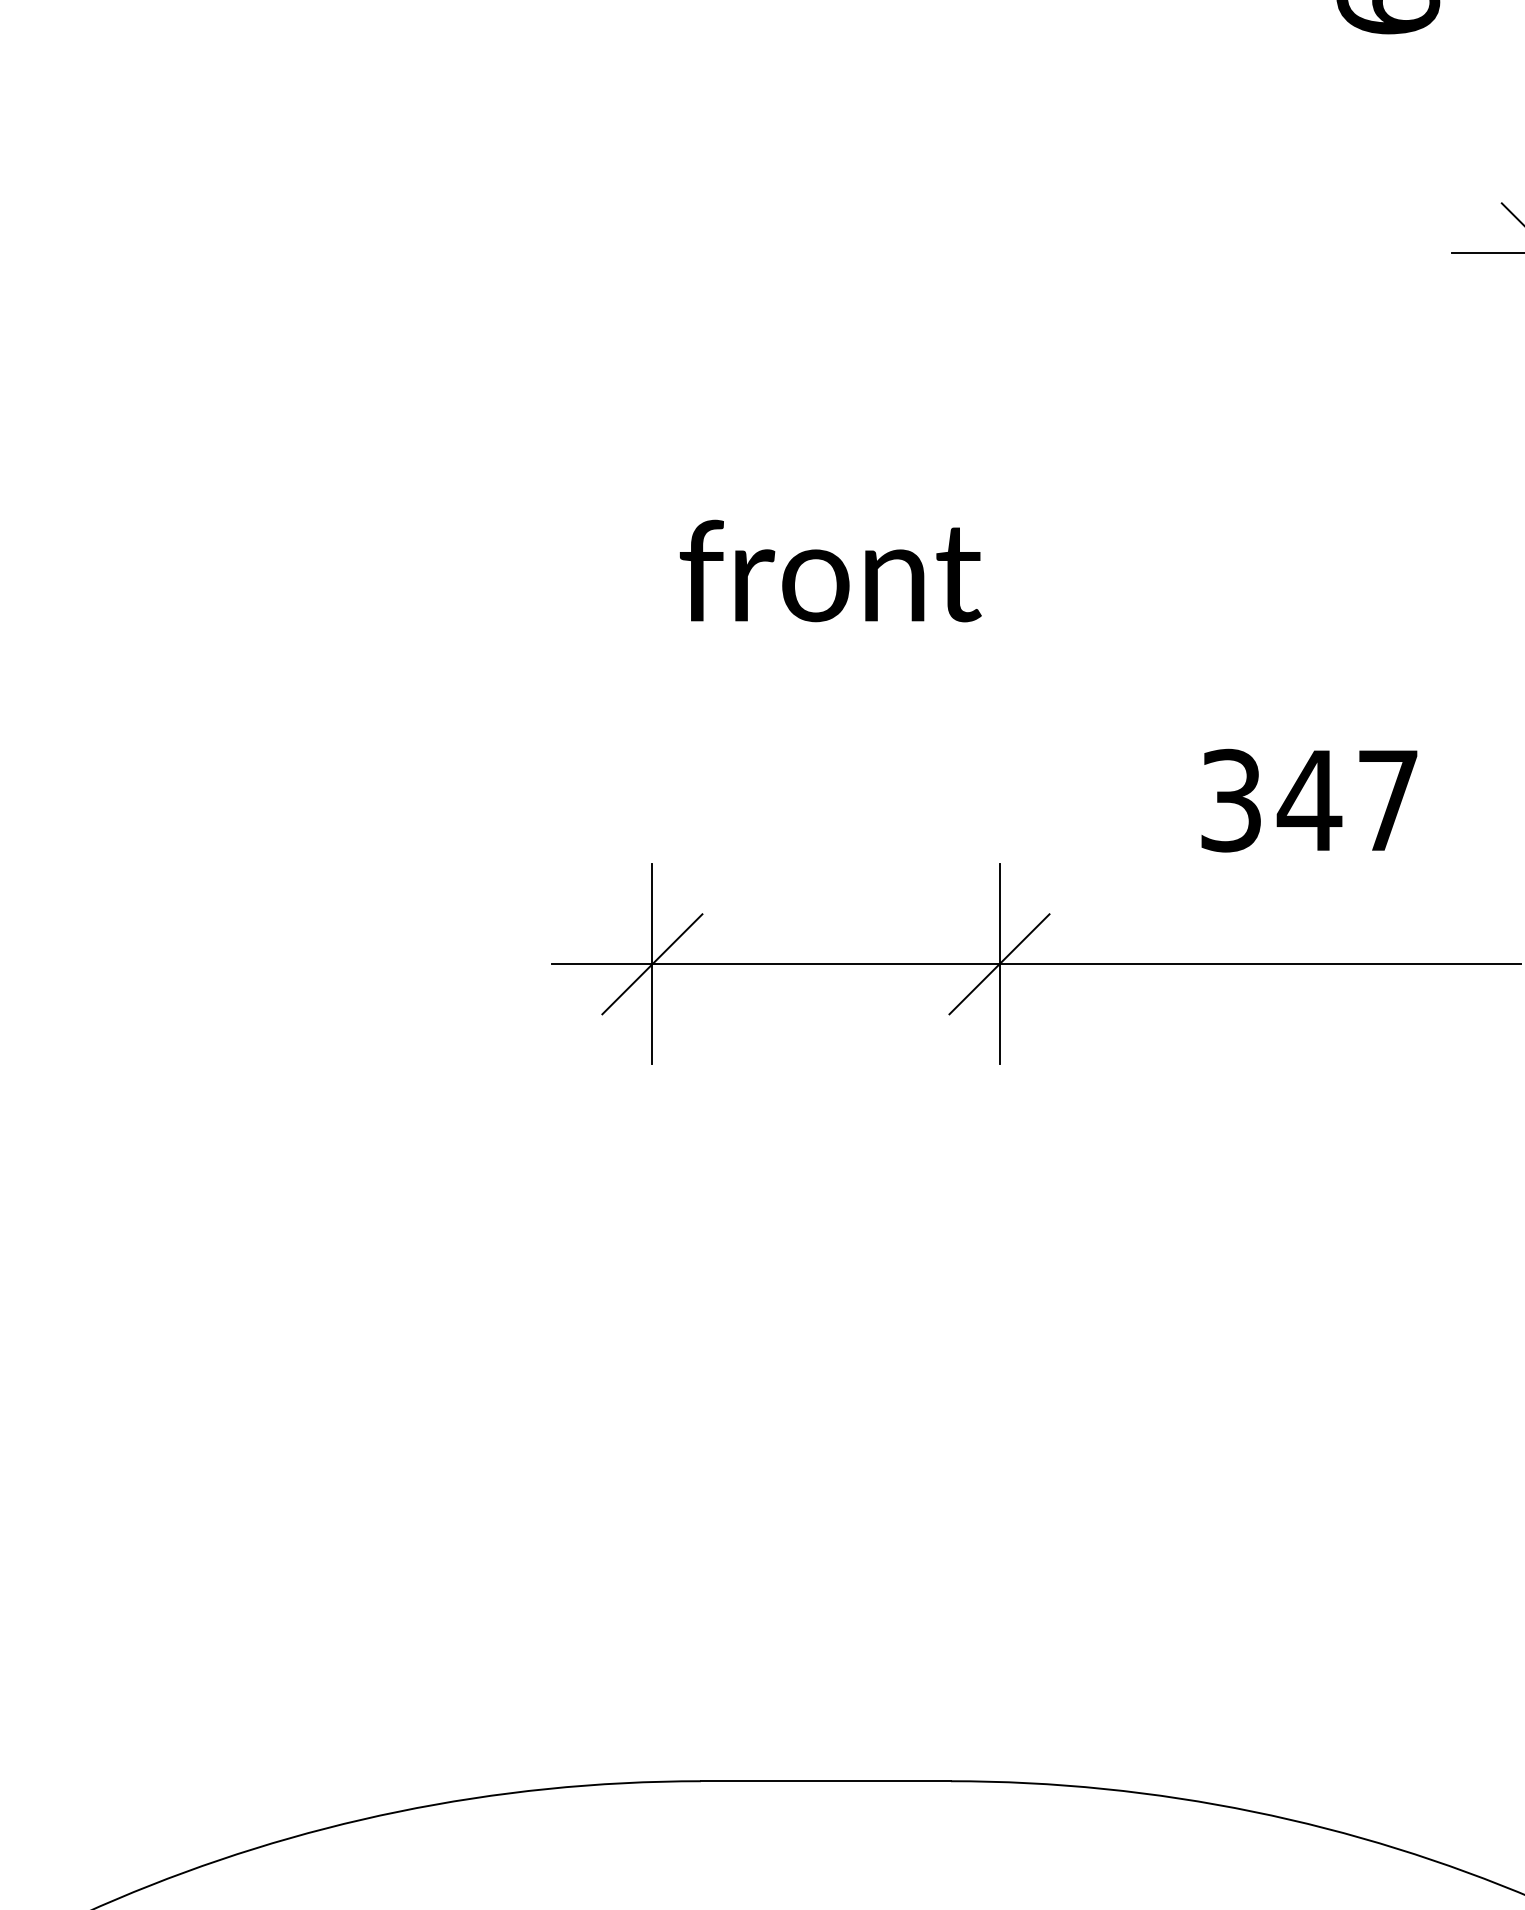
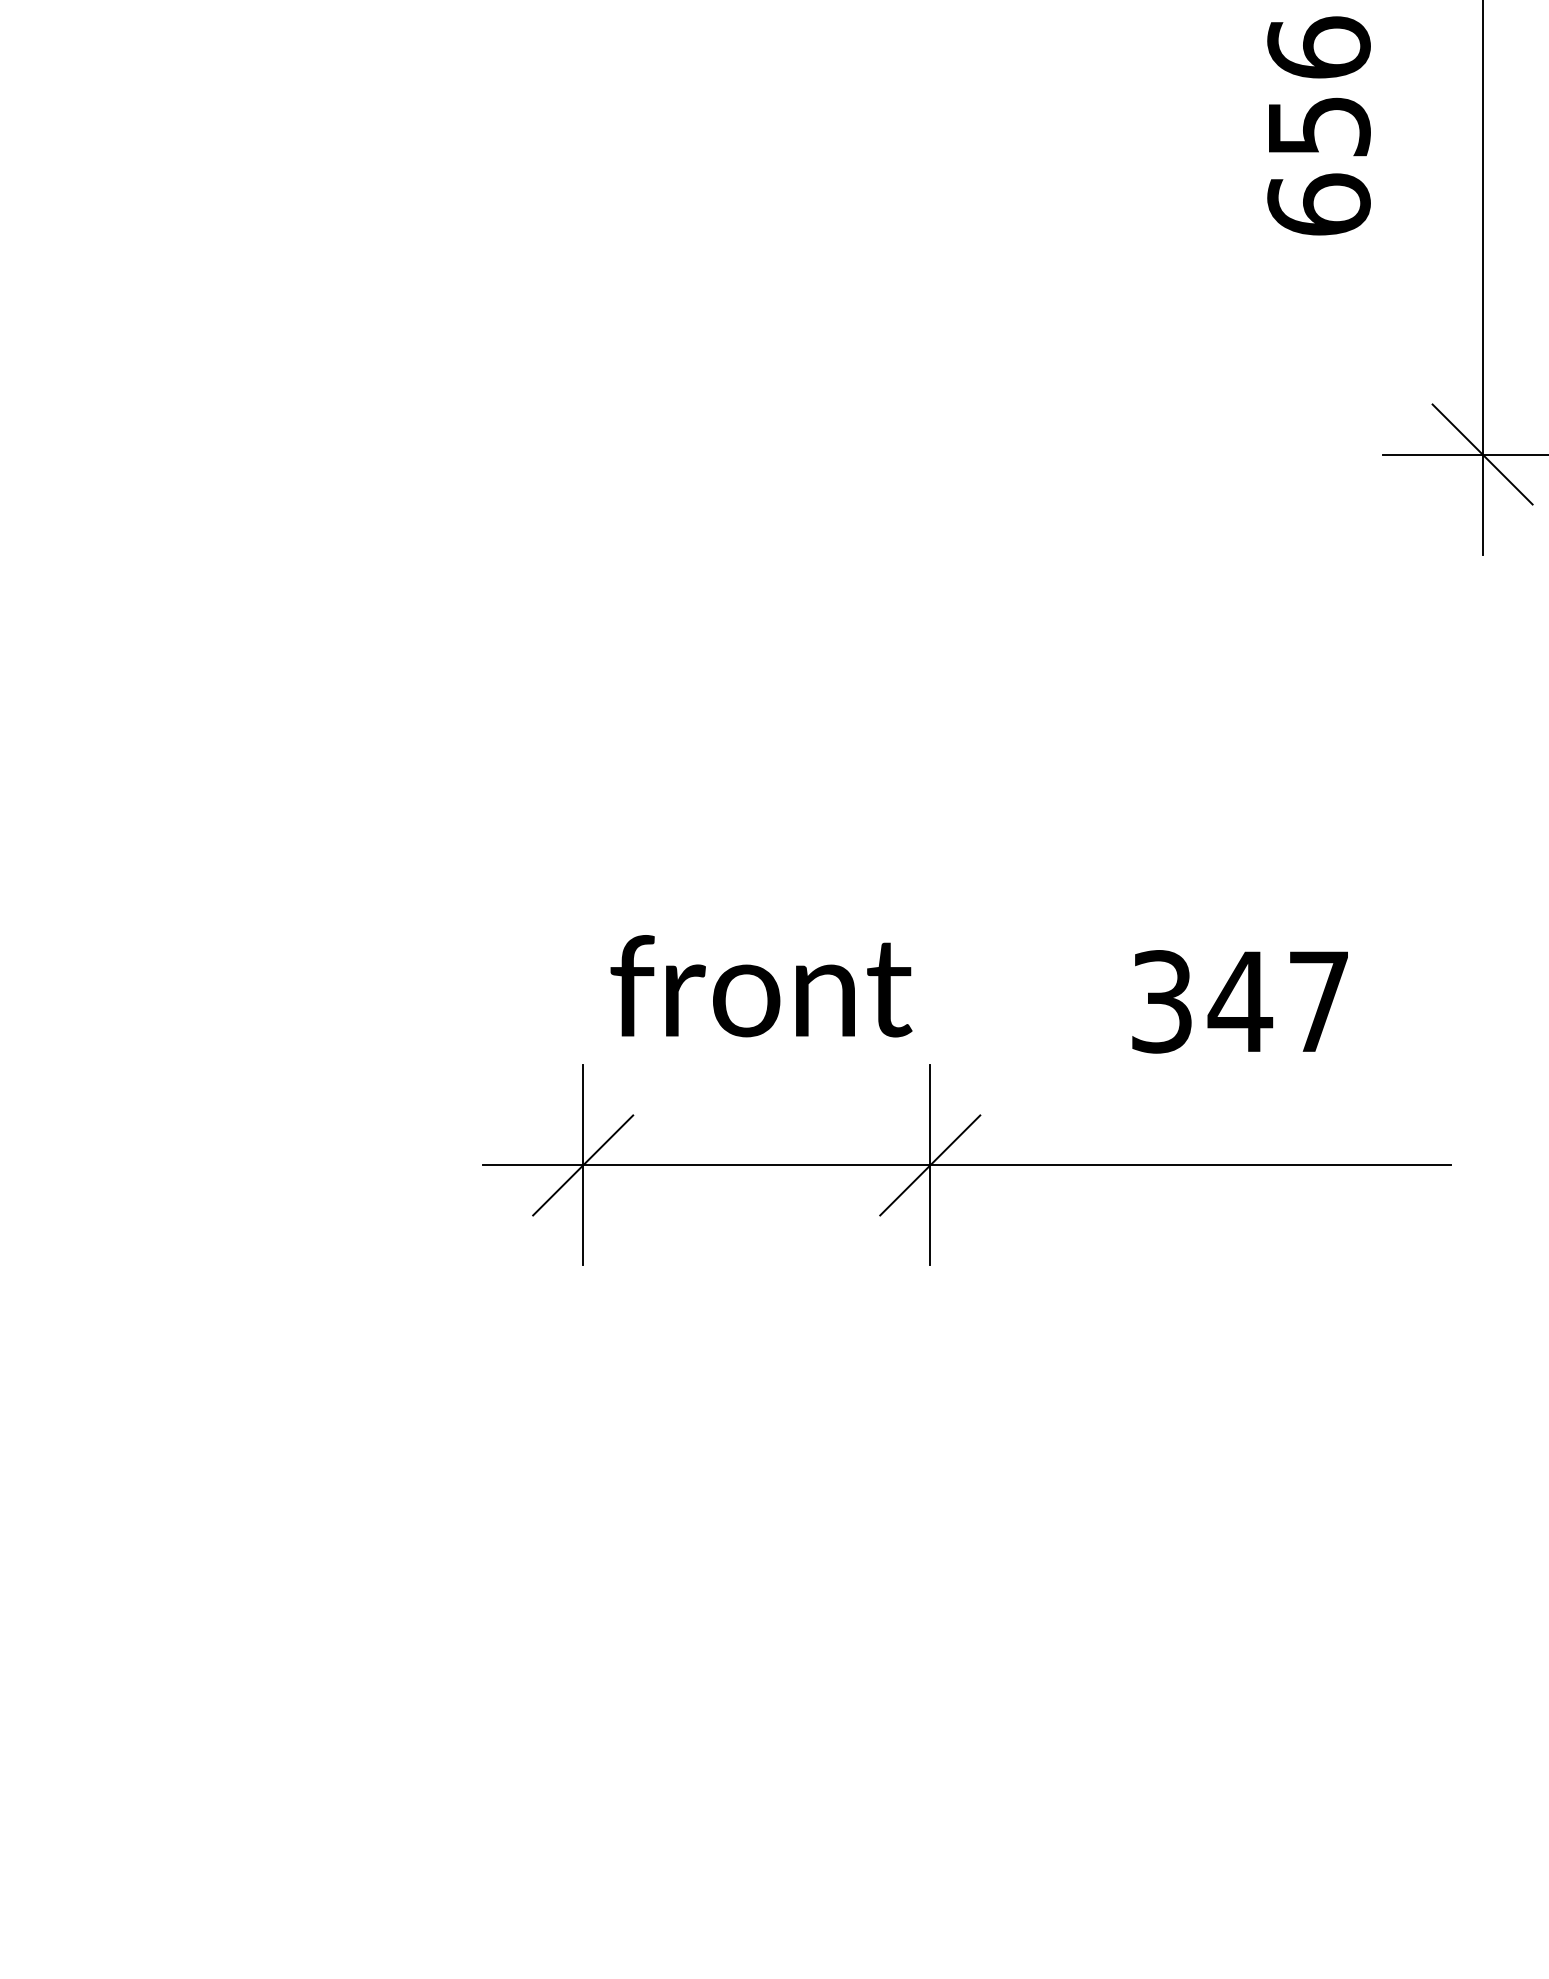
text: (830, 571) -> (761, 986), moved

